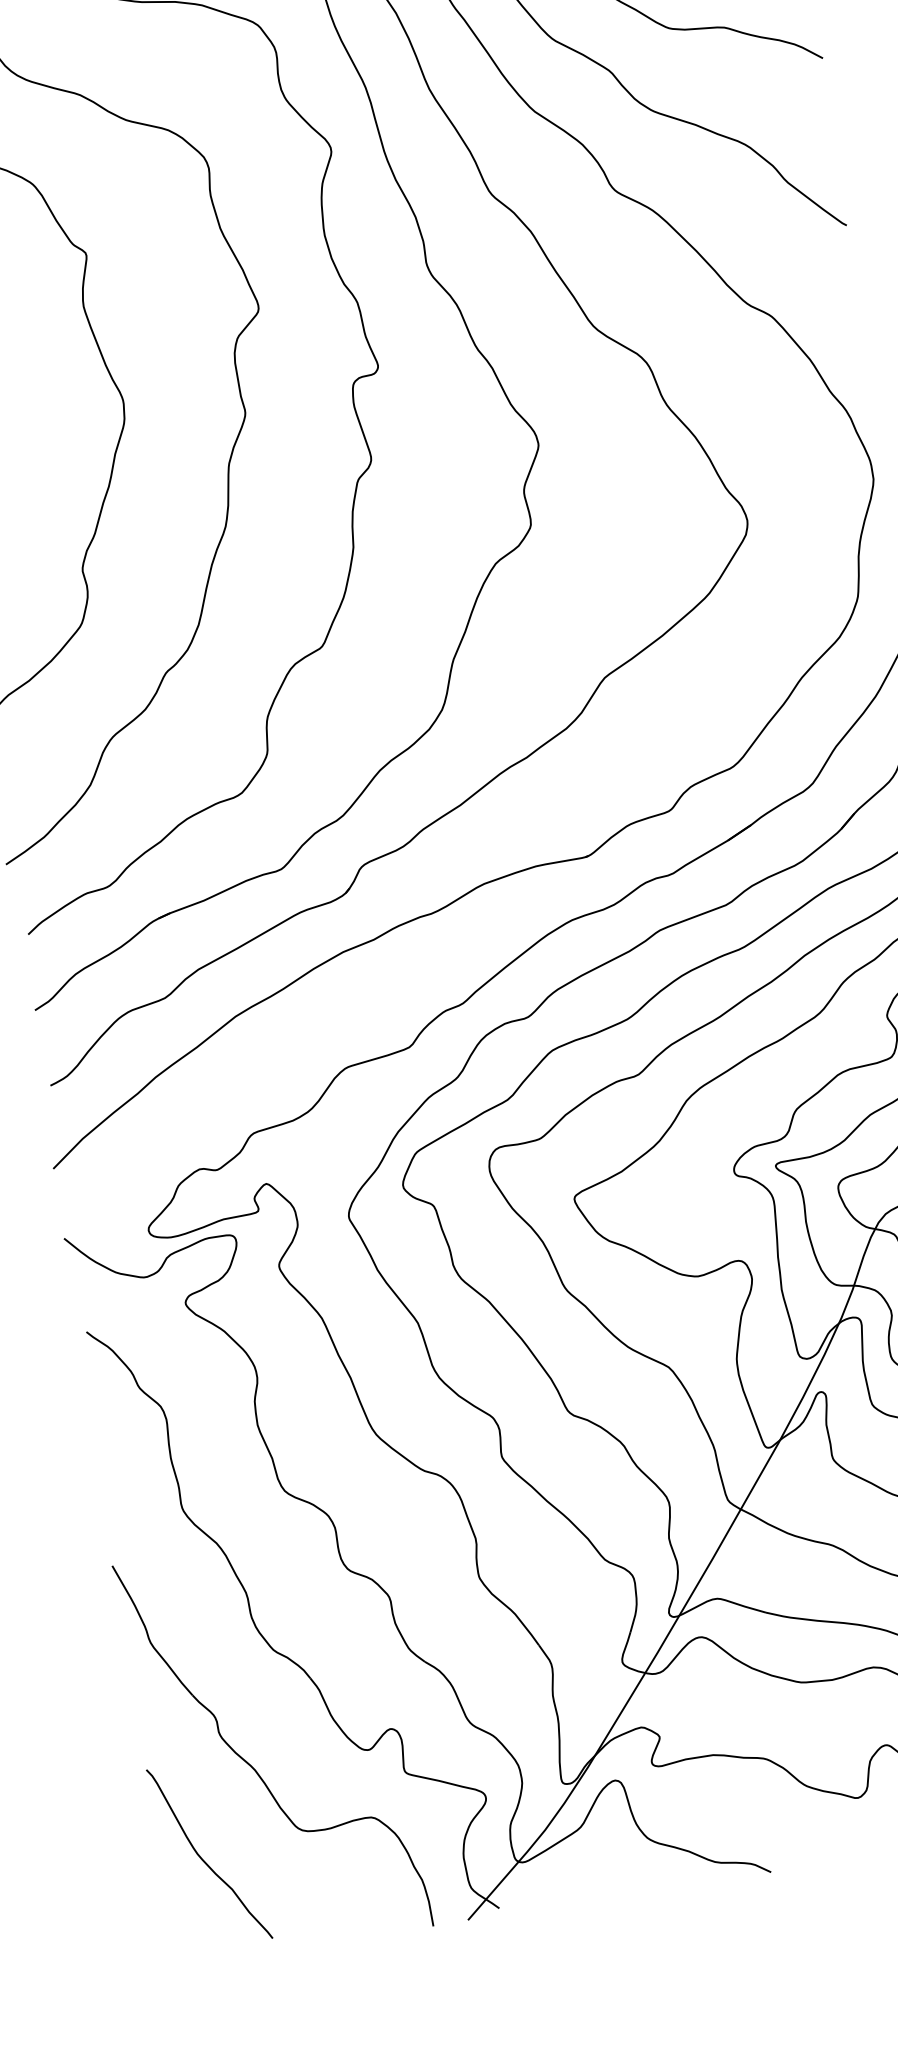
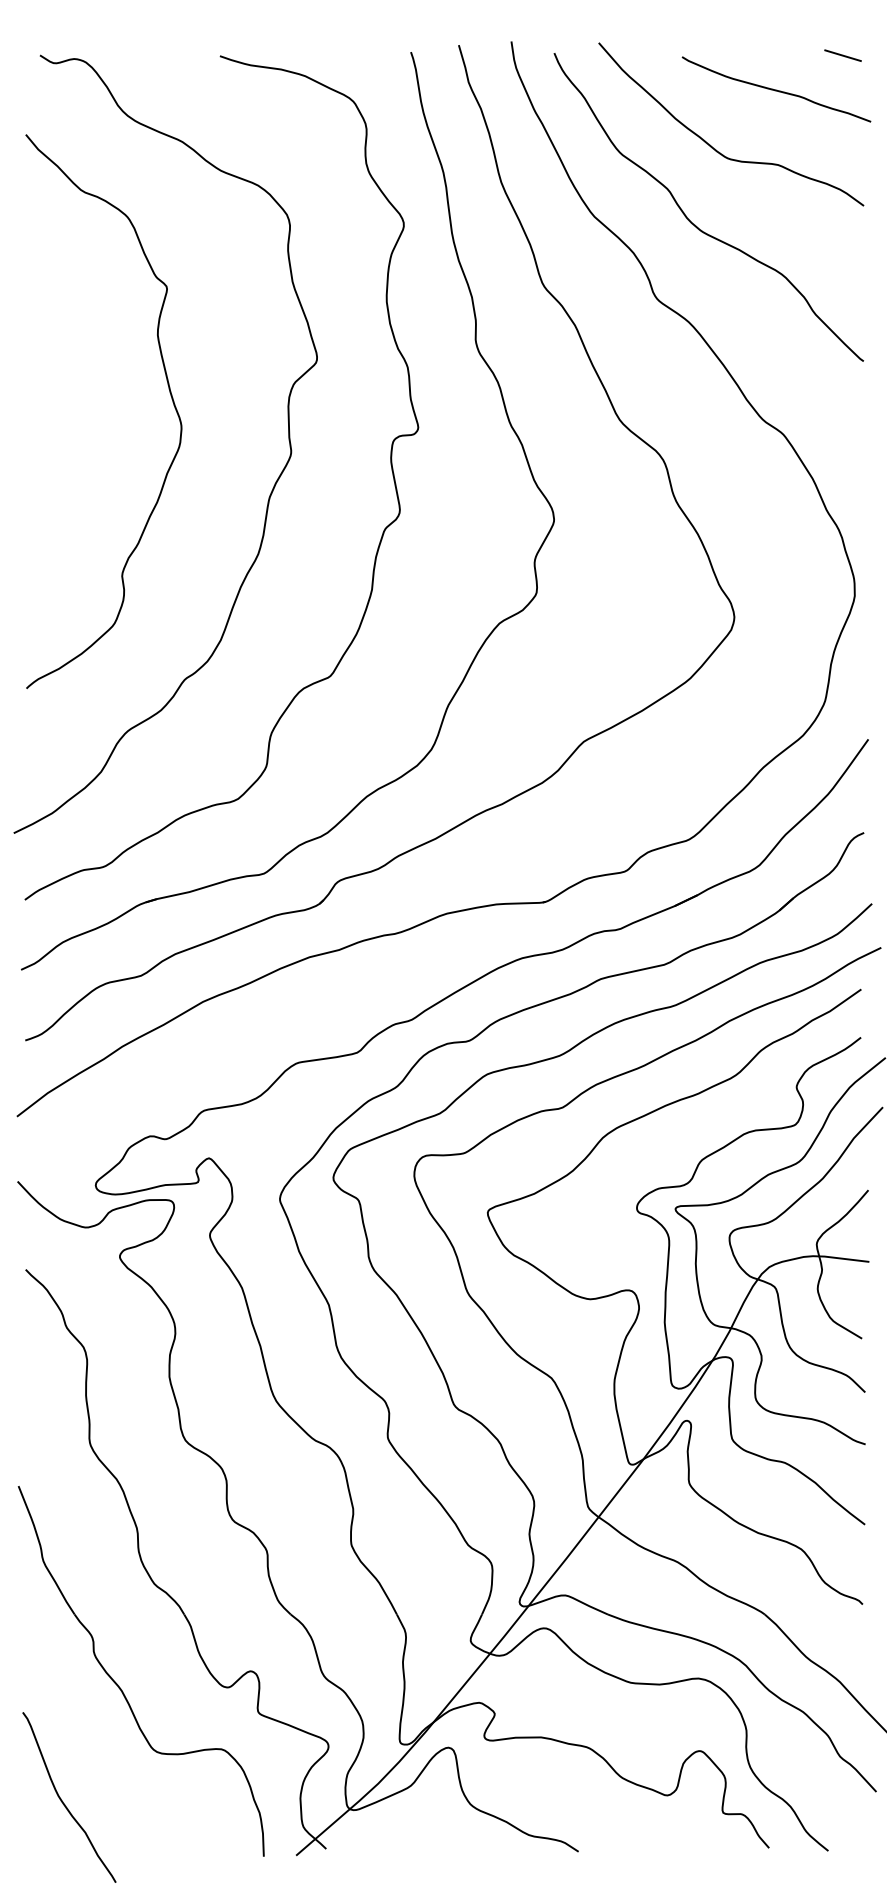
curve: (203, 1859) -> (63, 1801), moved

